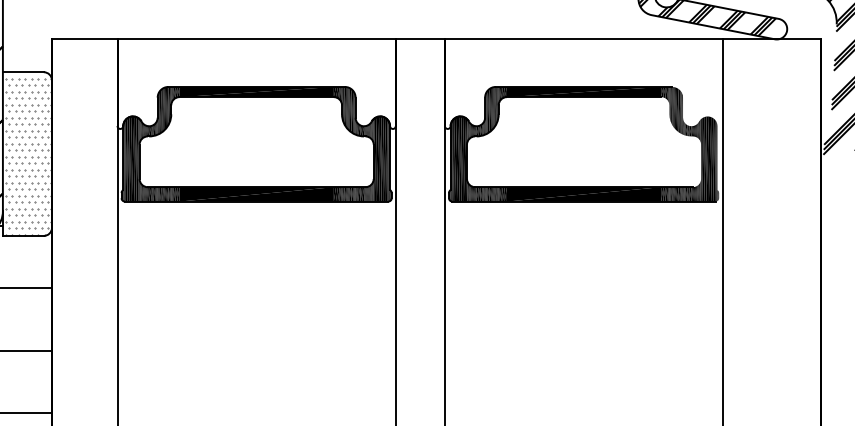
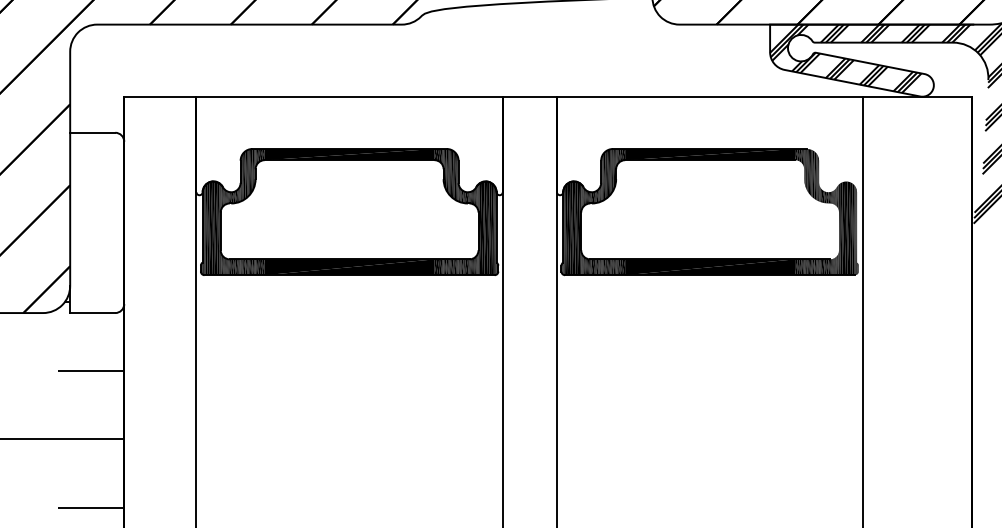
hatch: (28, 156) -> (98, 225), removed

